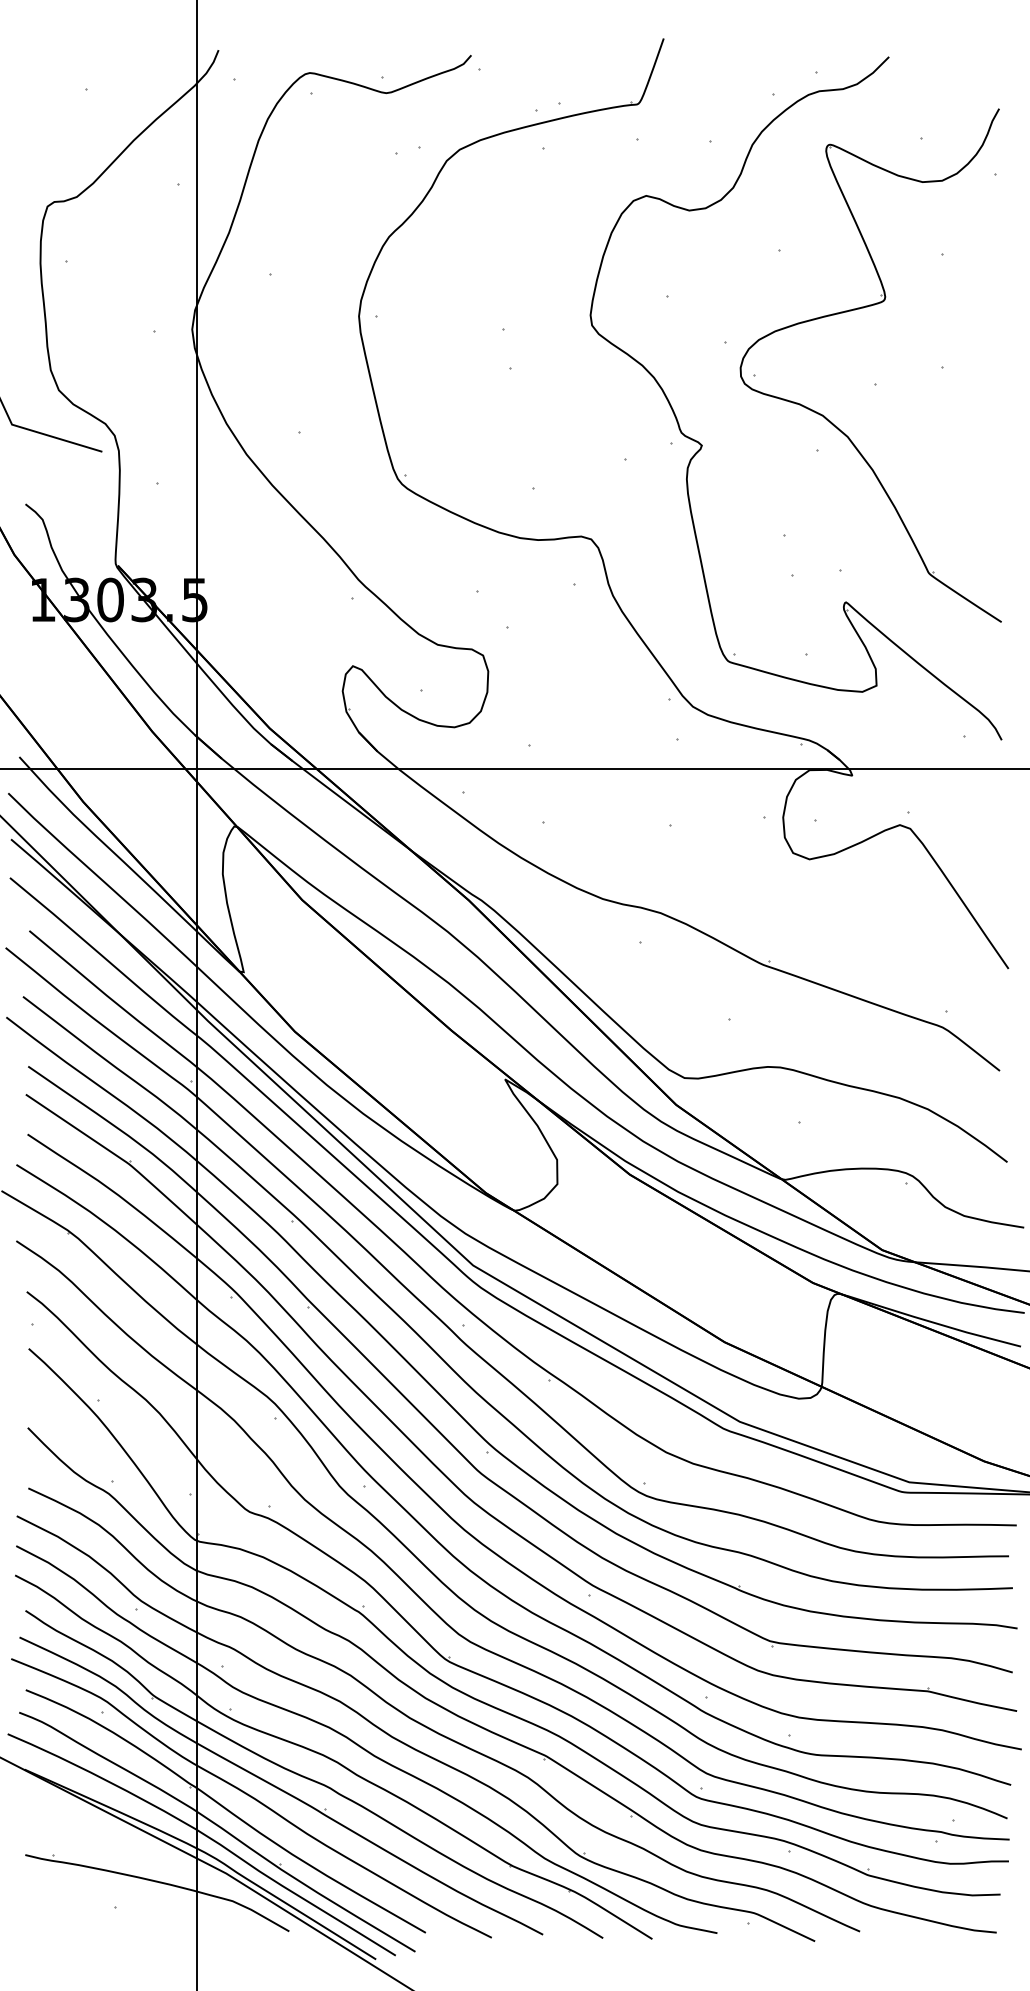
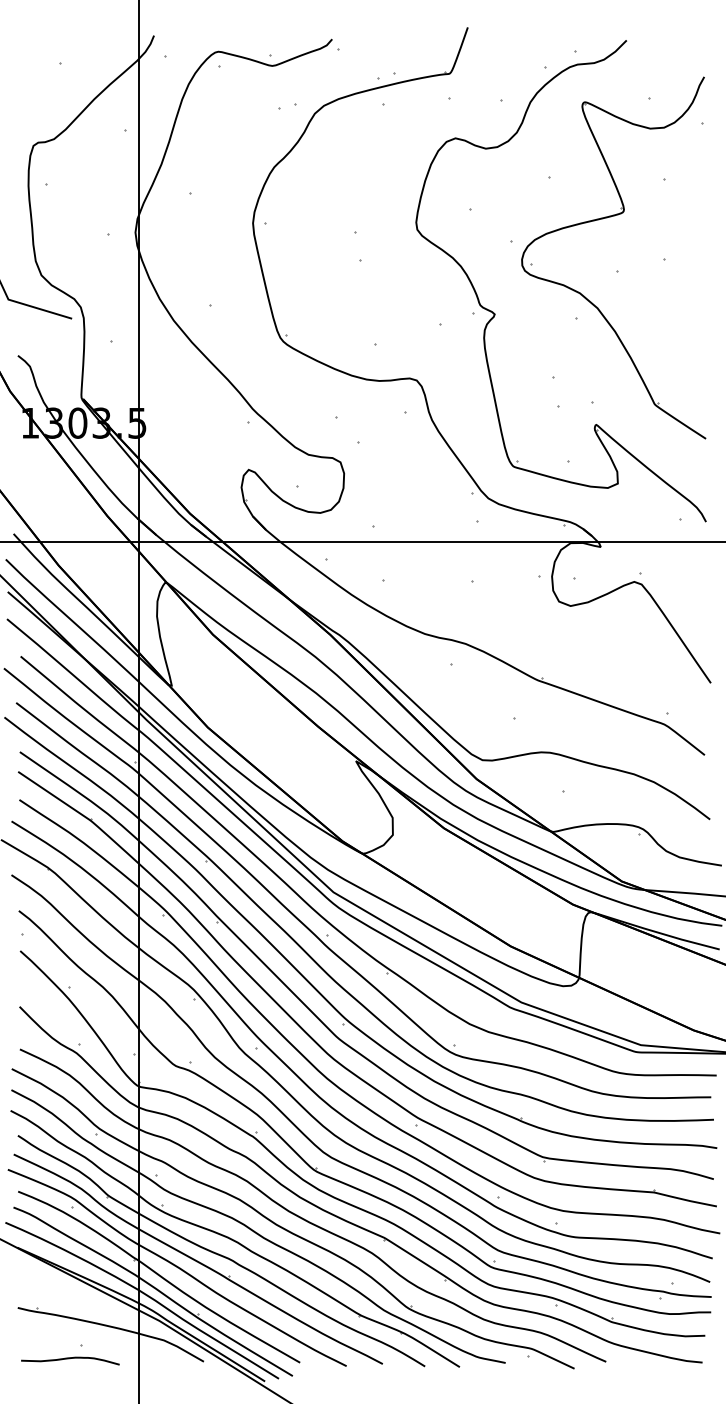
curve: (99, 1927) -> (70, 1358), added

